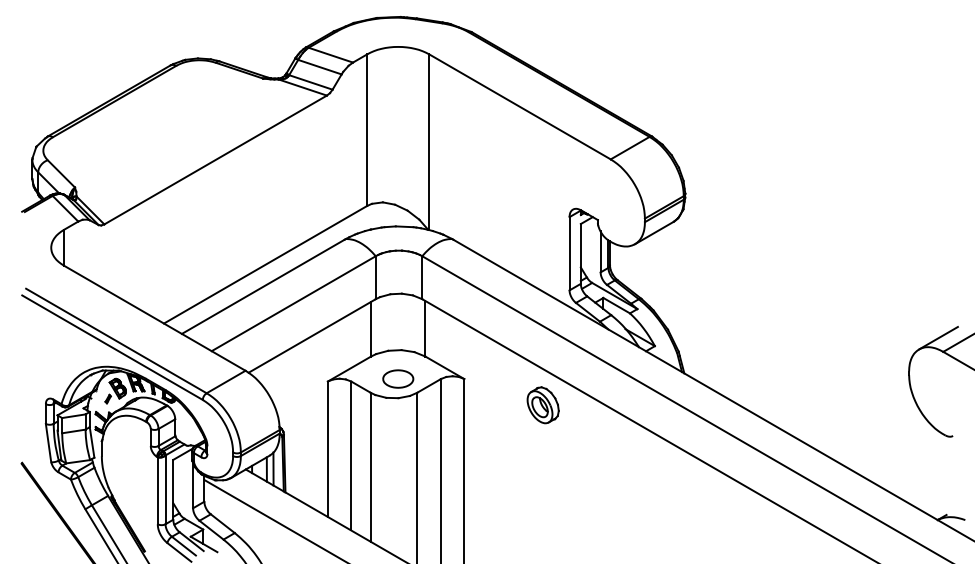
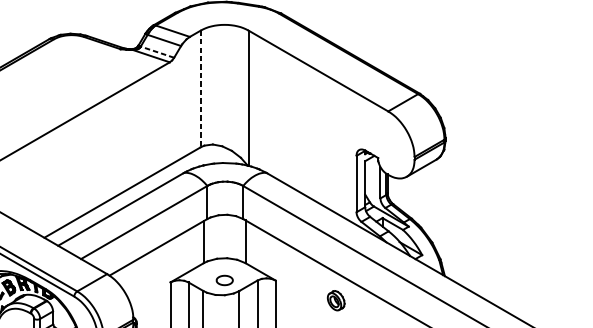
line: (310, 82) -> (157, 52), solid -> dashed
line: (367, 130) -> (201, 89), solid -> dashed
part: (398, 378) -> (224, 280), size x0.7
part: (542, 405) -> (335, 300), size x0.7

